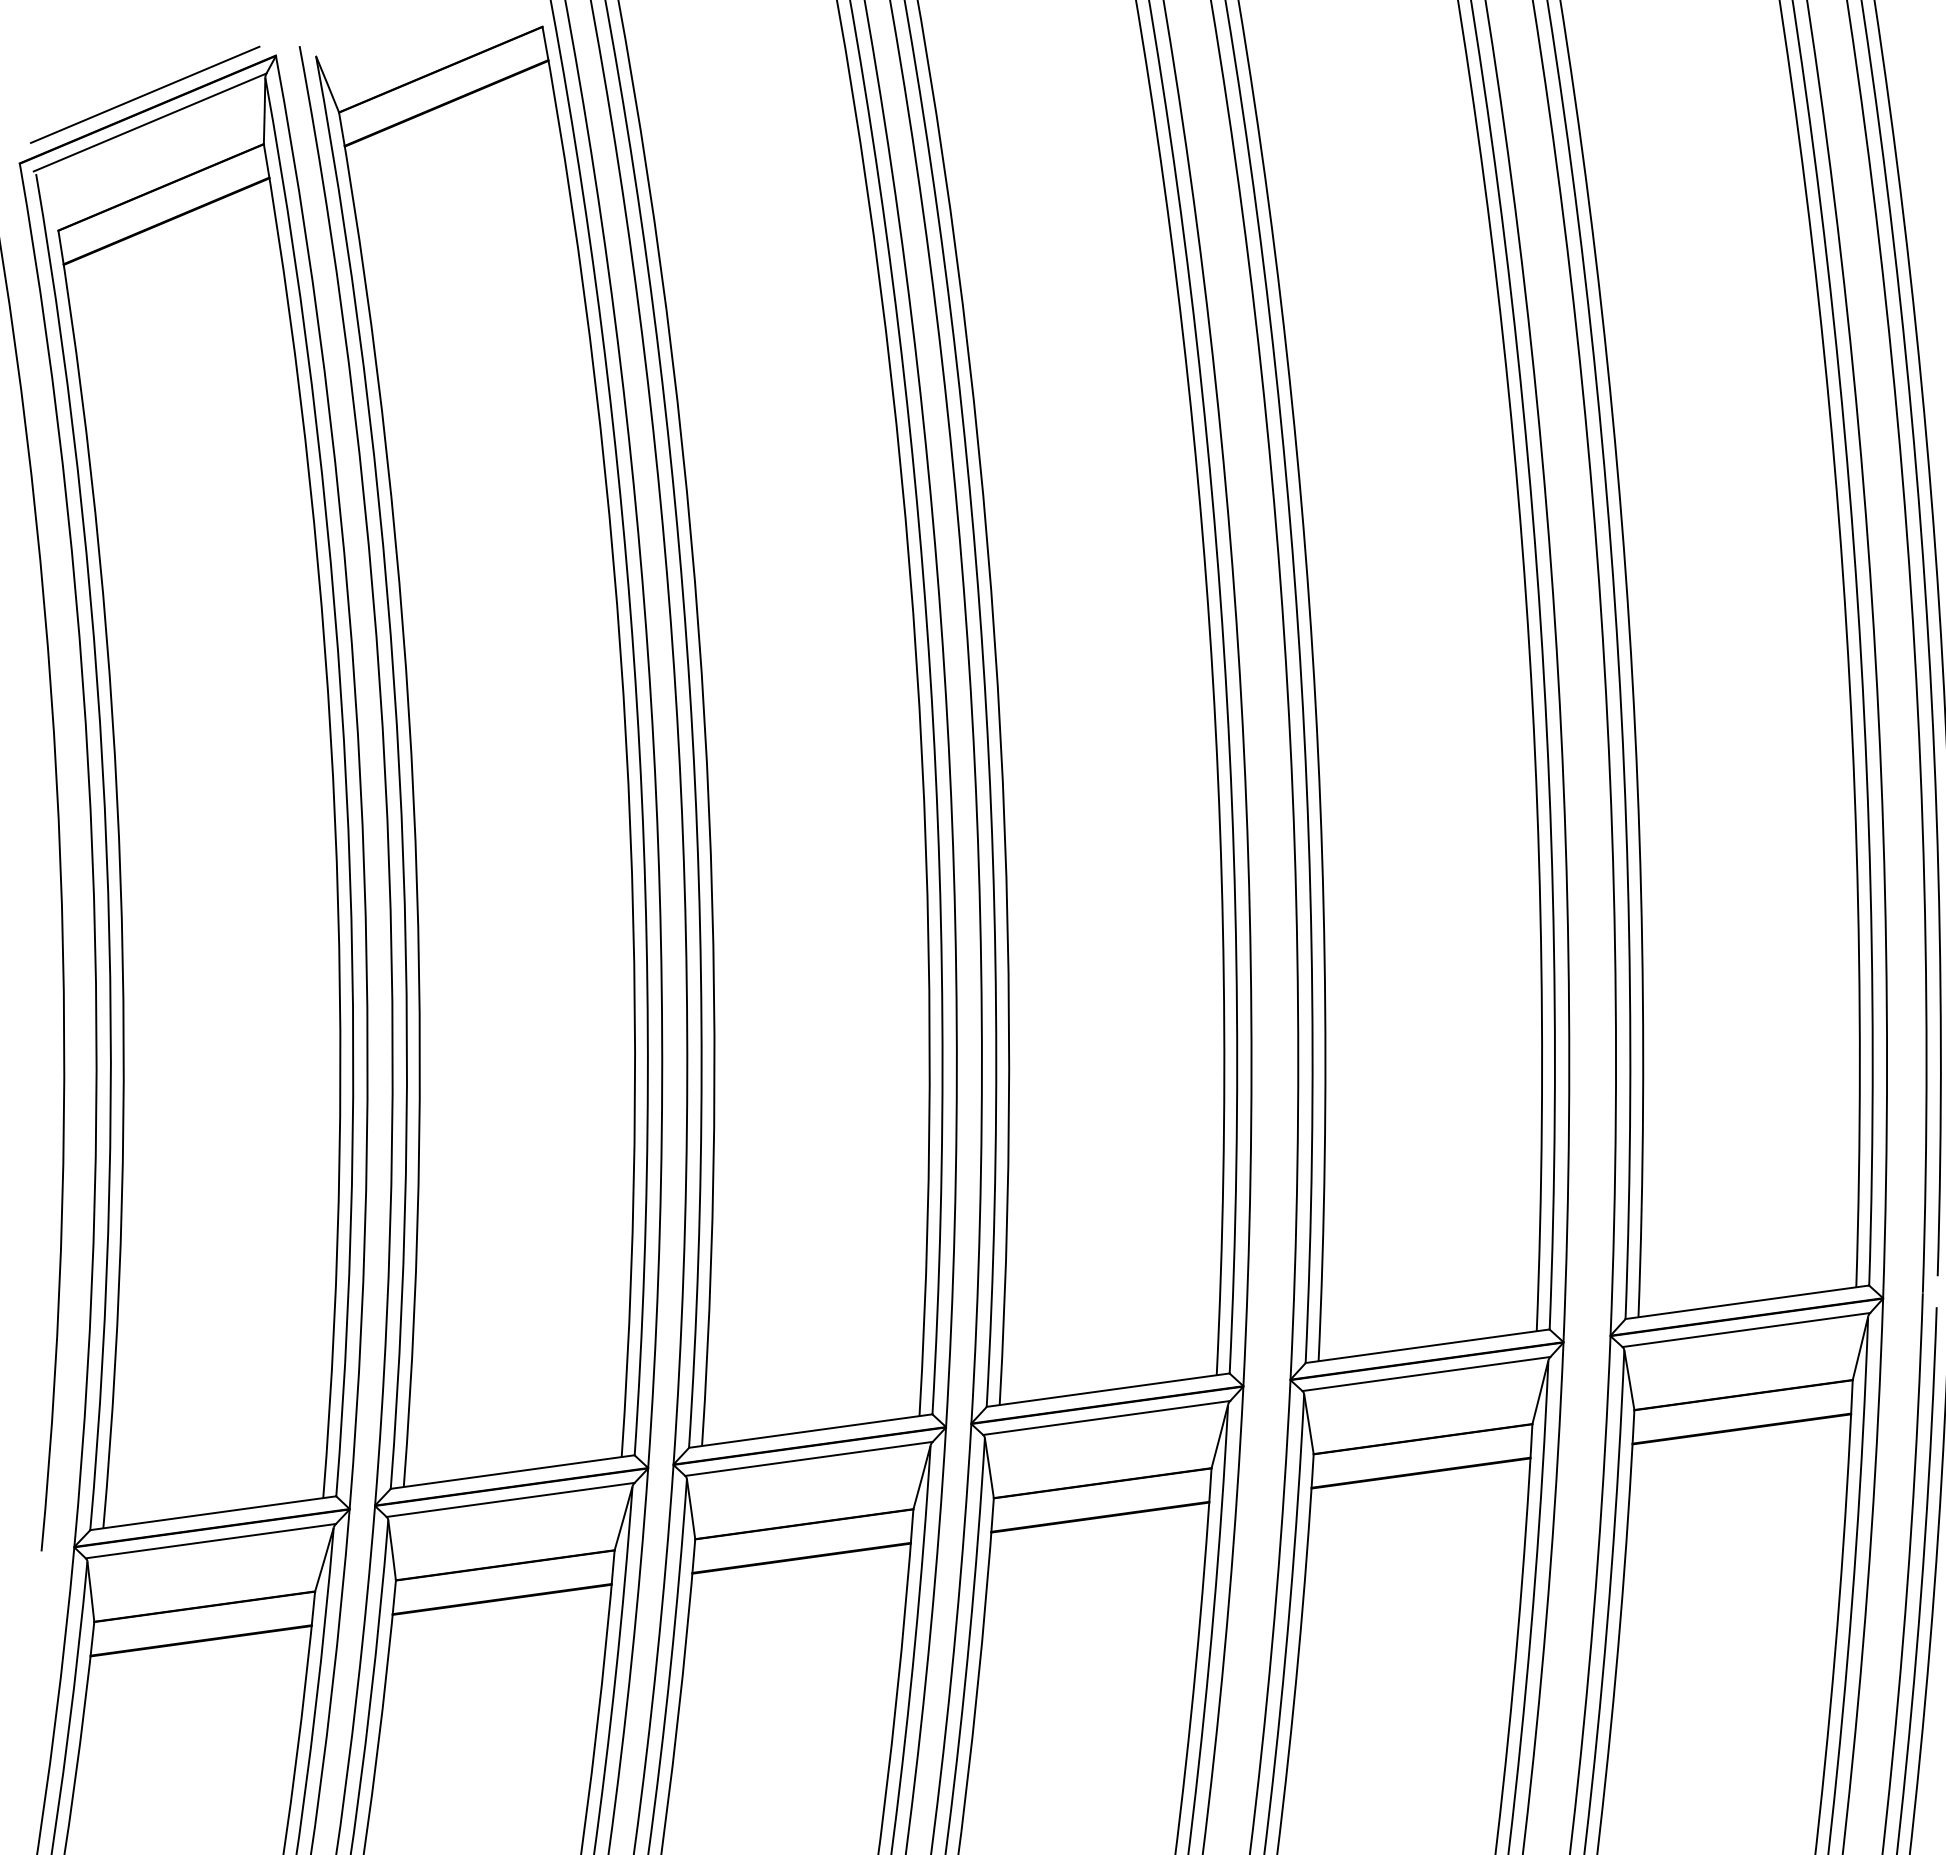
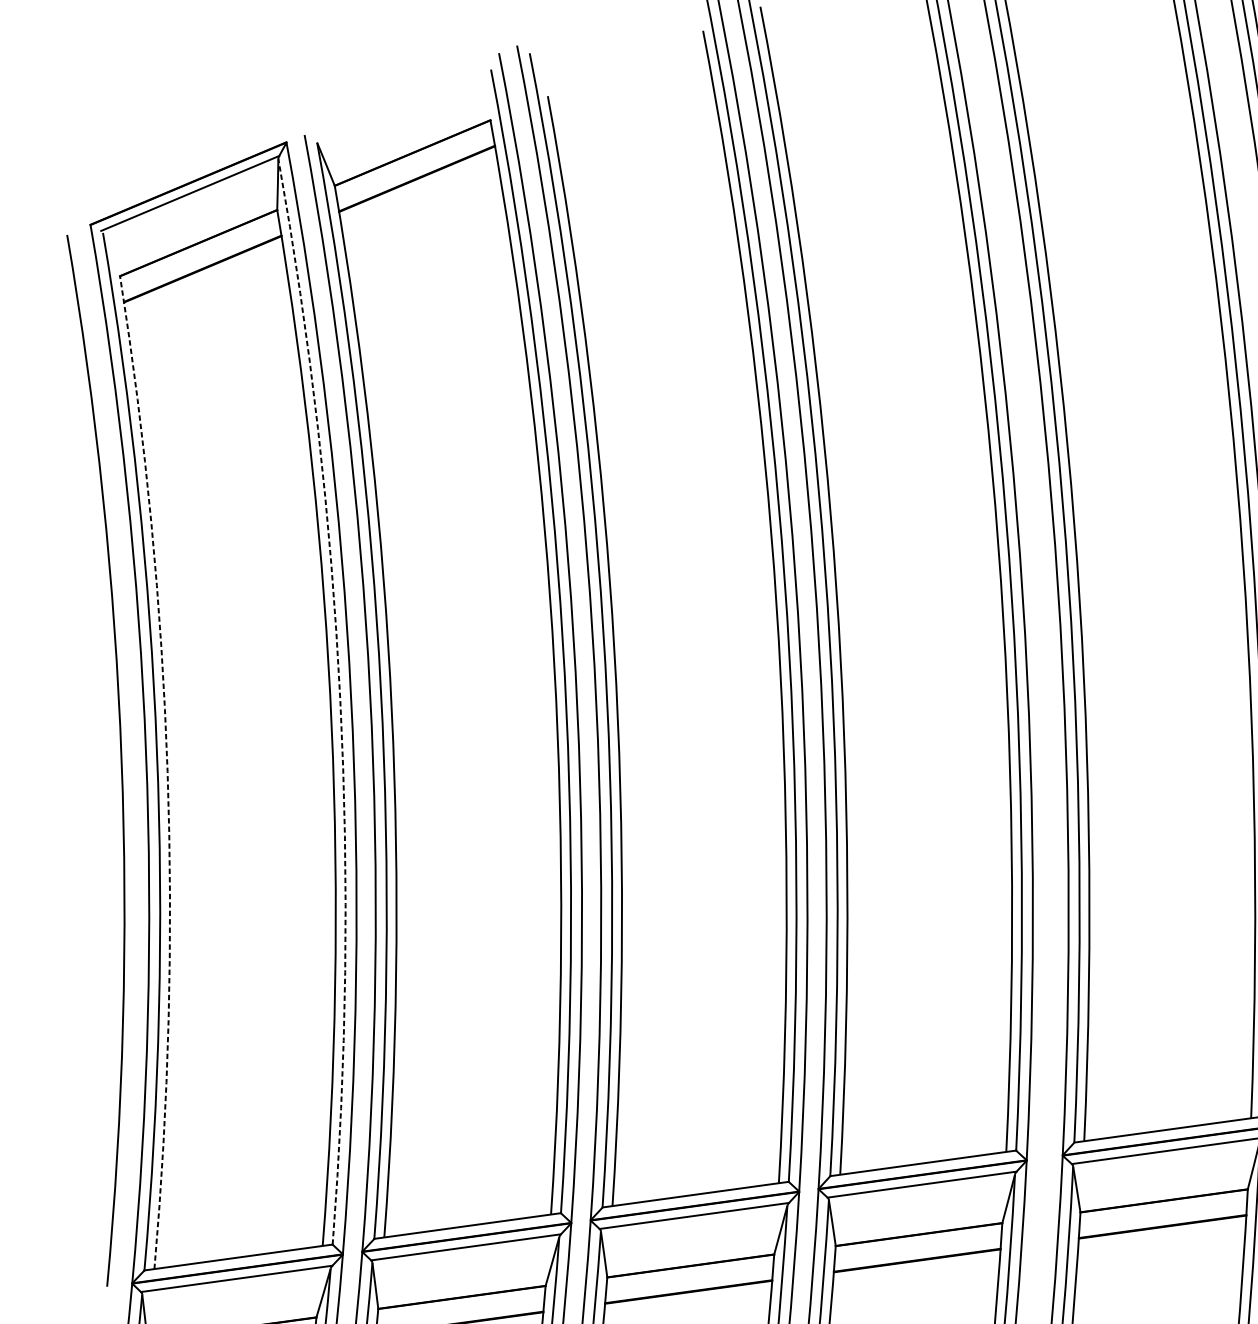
line: (144, 94) -> (185, 172), removed
arc: (346, 784) -> (340, 699), solid -> dashed
arc: (120, 878) -> (167, 771), solid -> dashed

